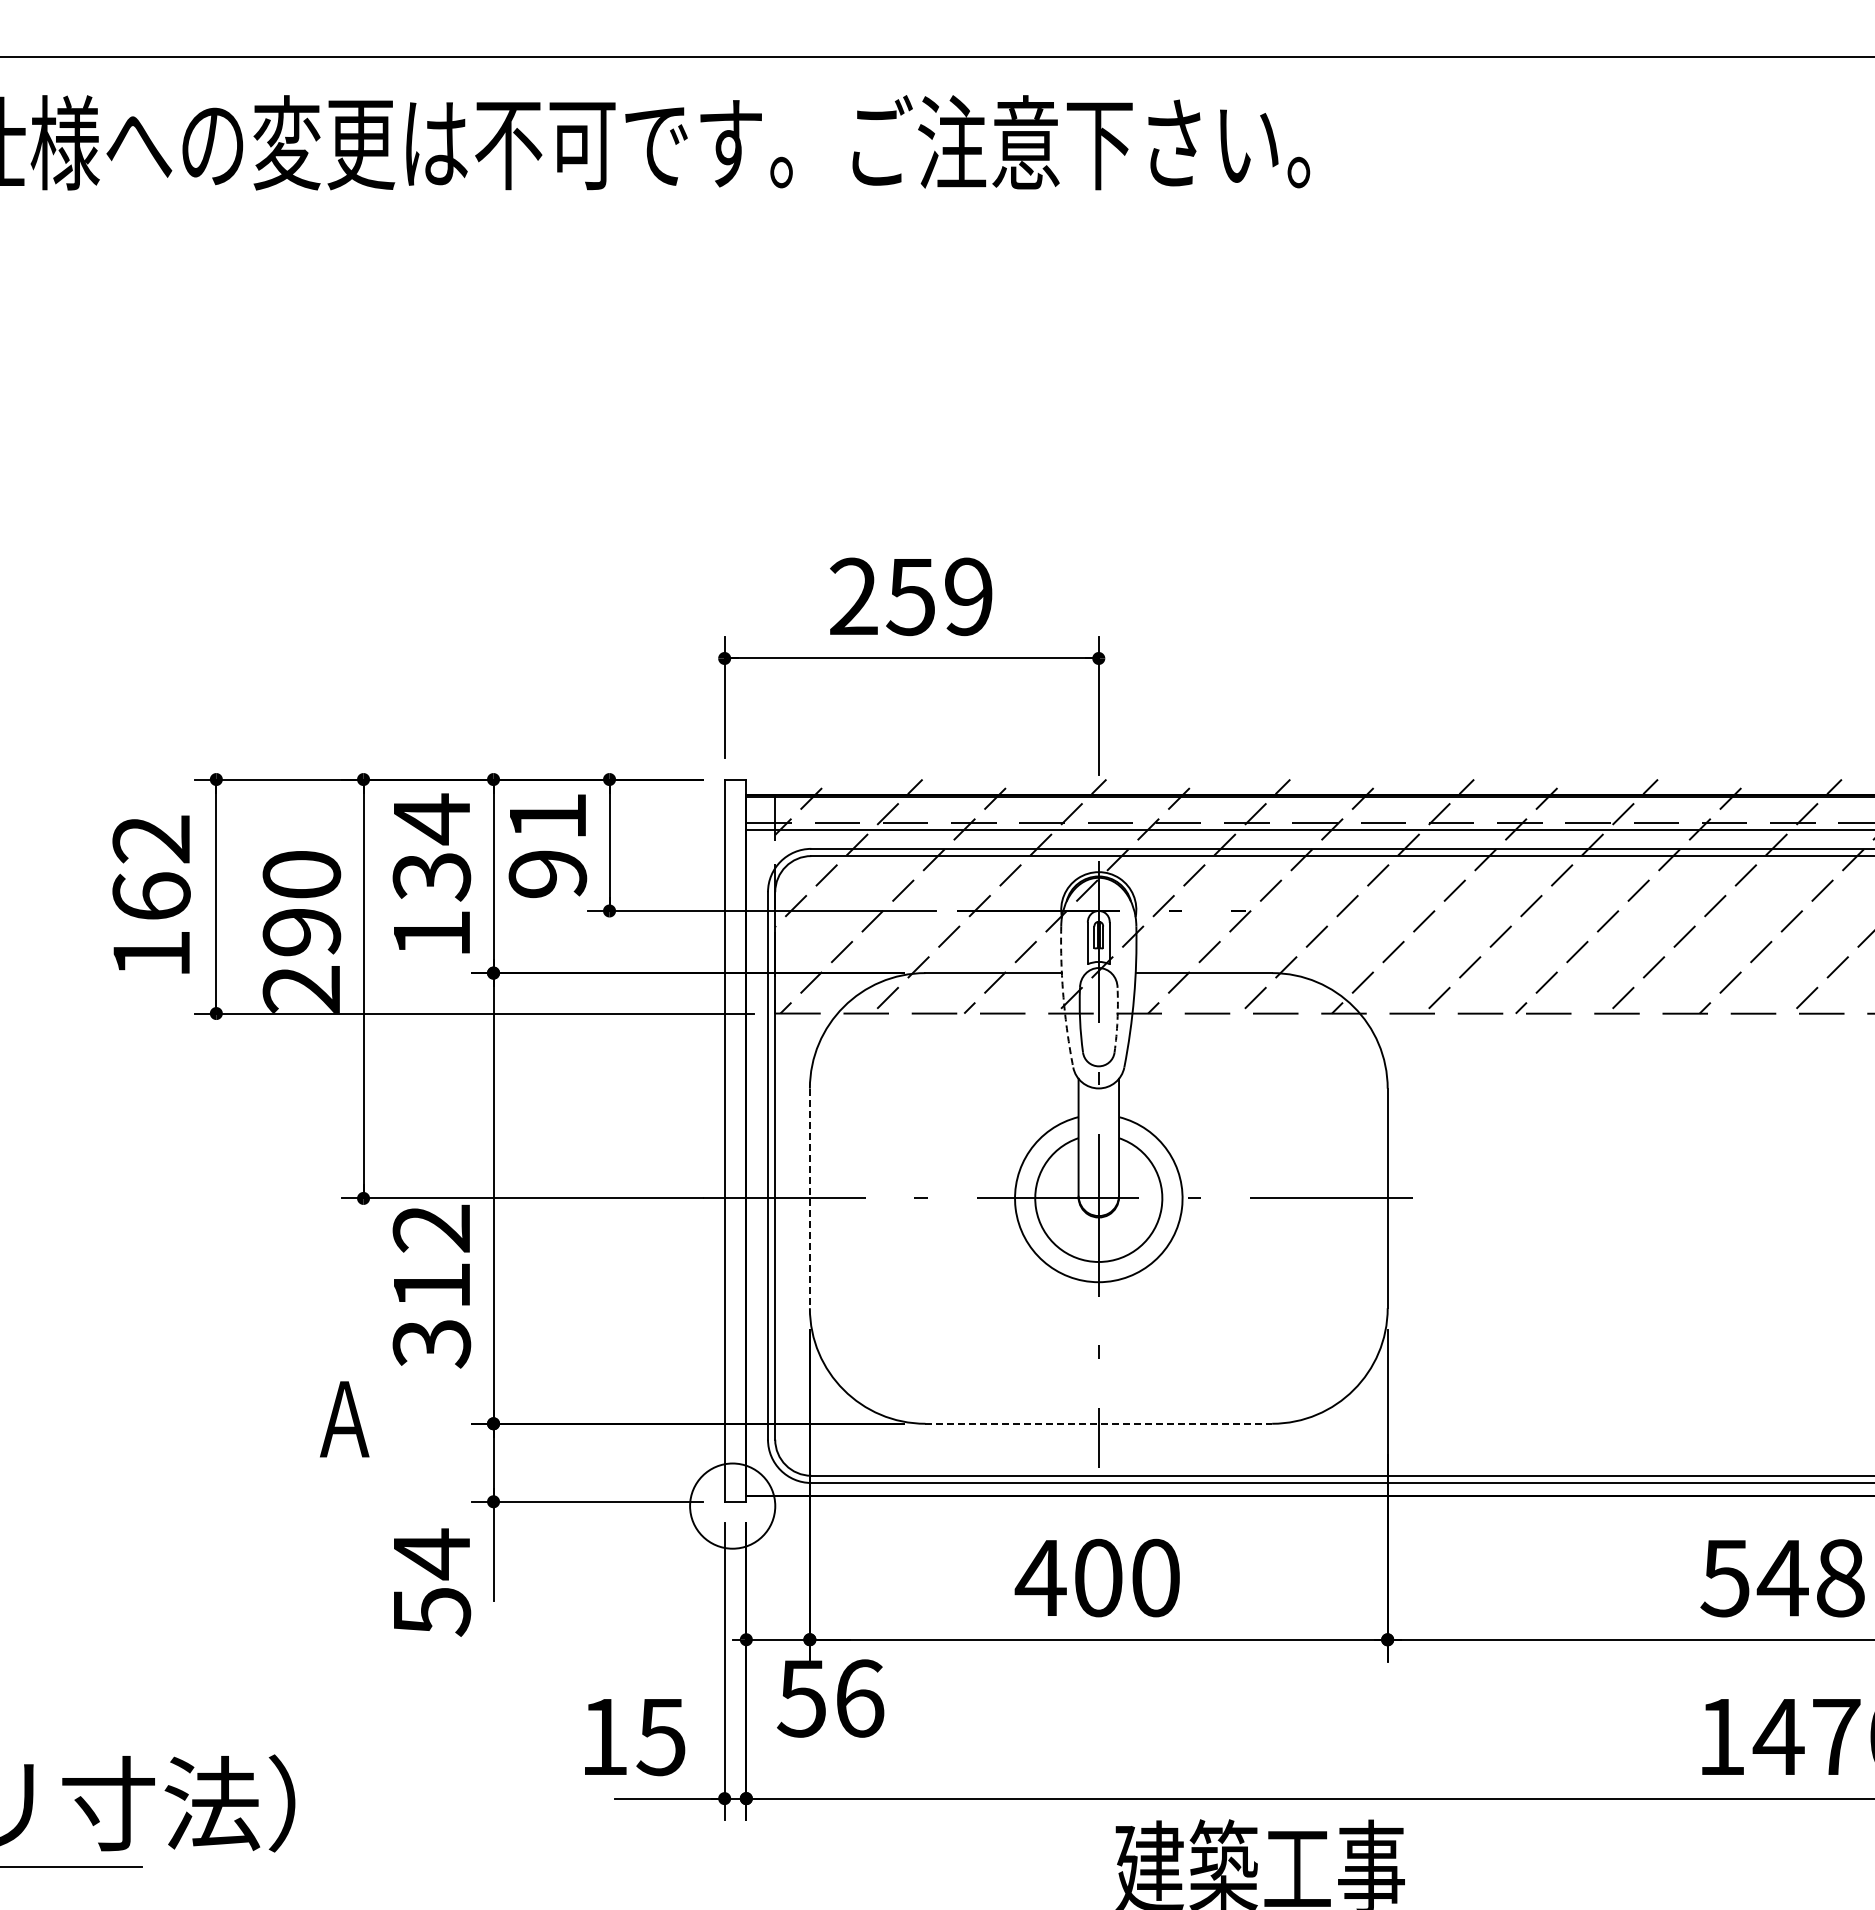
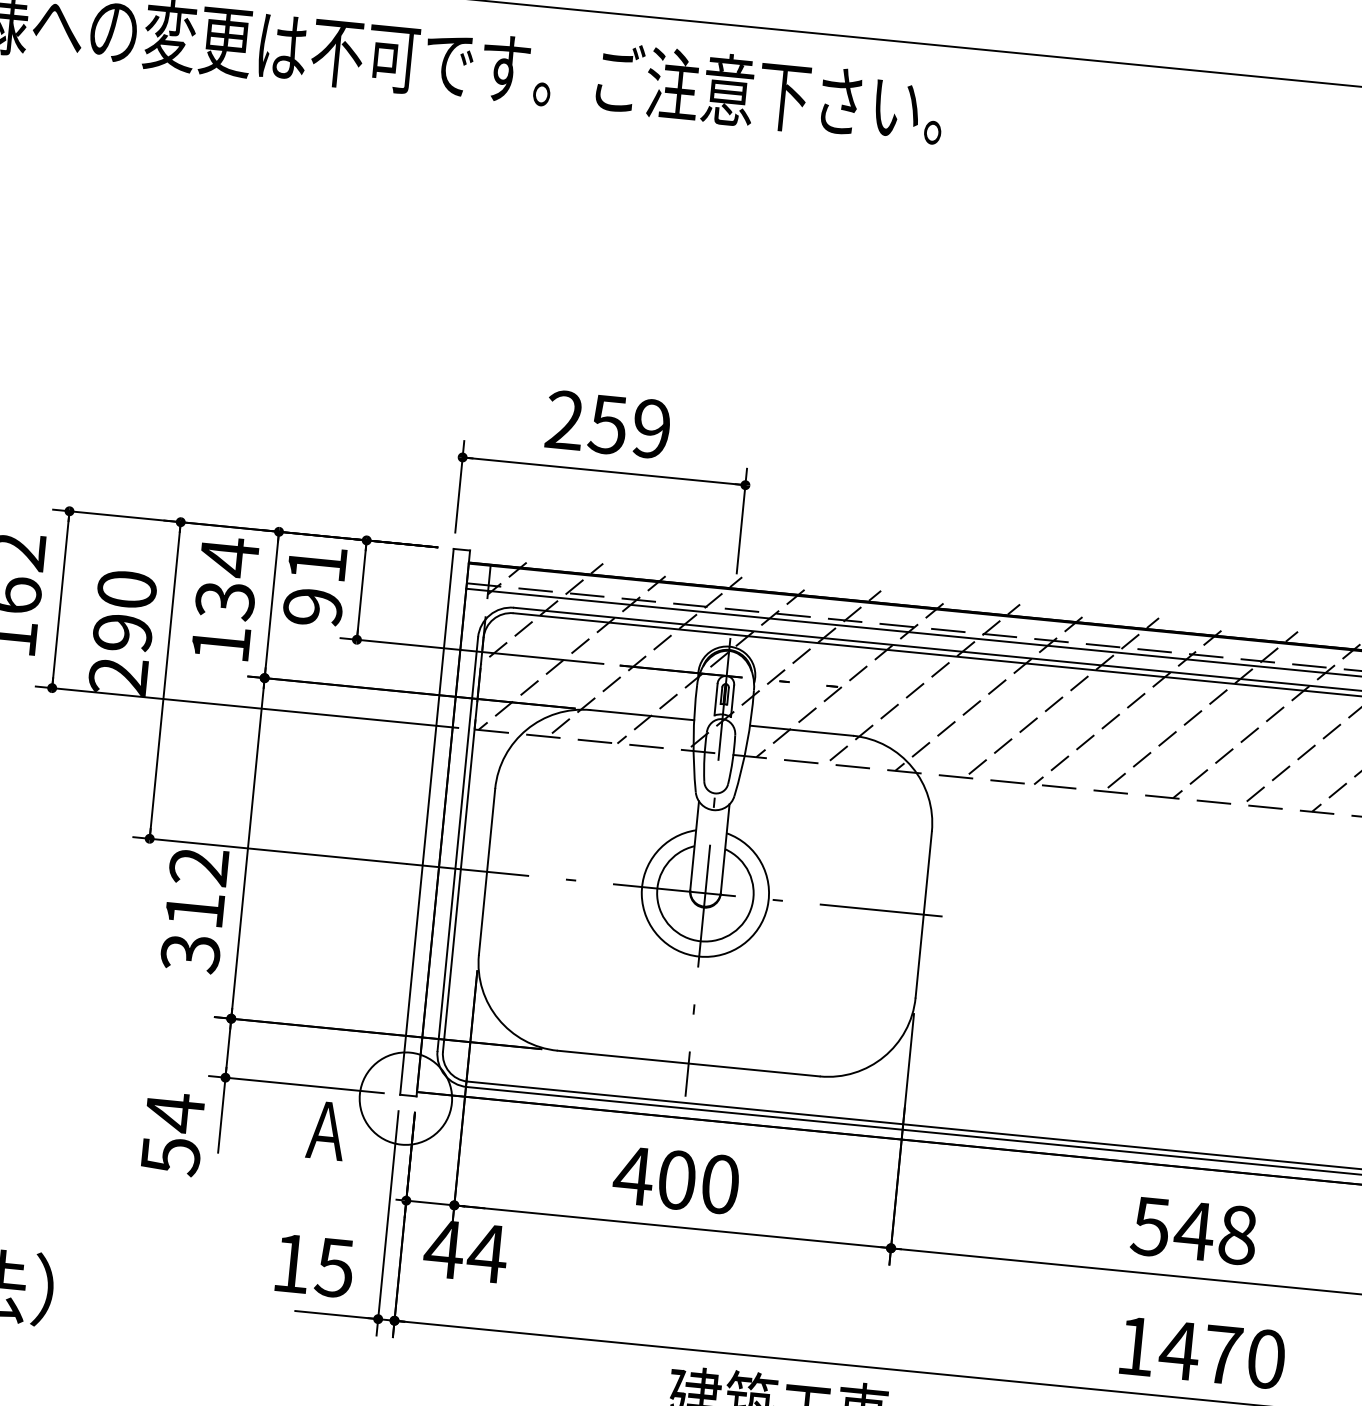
arc: (1063, 997) -> (693, 738), dashed -> solid
arc: (1117, 1020) -> (732, 760), dashed -> solid
line: (809, 1198) -> (486, 871), dashed -> solid
text: (344, 1419) -> (326, 1130), moved
line: (1099, 1423) -> (689, 1063), dashed -> solid
circle: (732, 1505) -> (405, 1098), size x1.43
text: (830, 1698) -> (465, 1251), 56 -> 44

